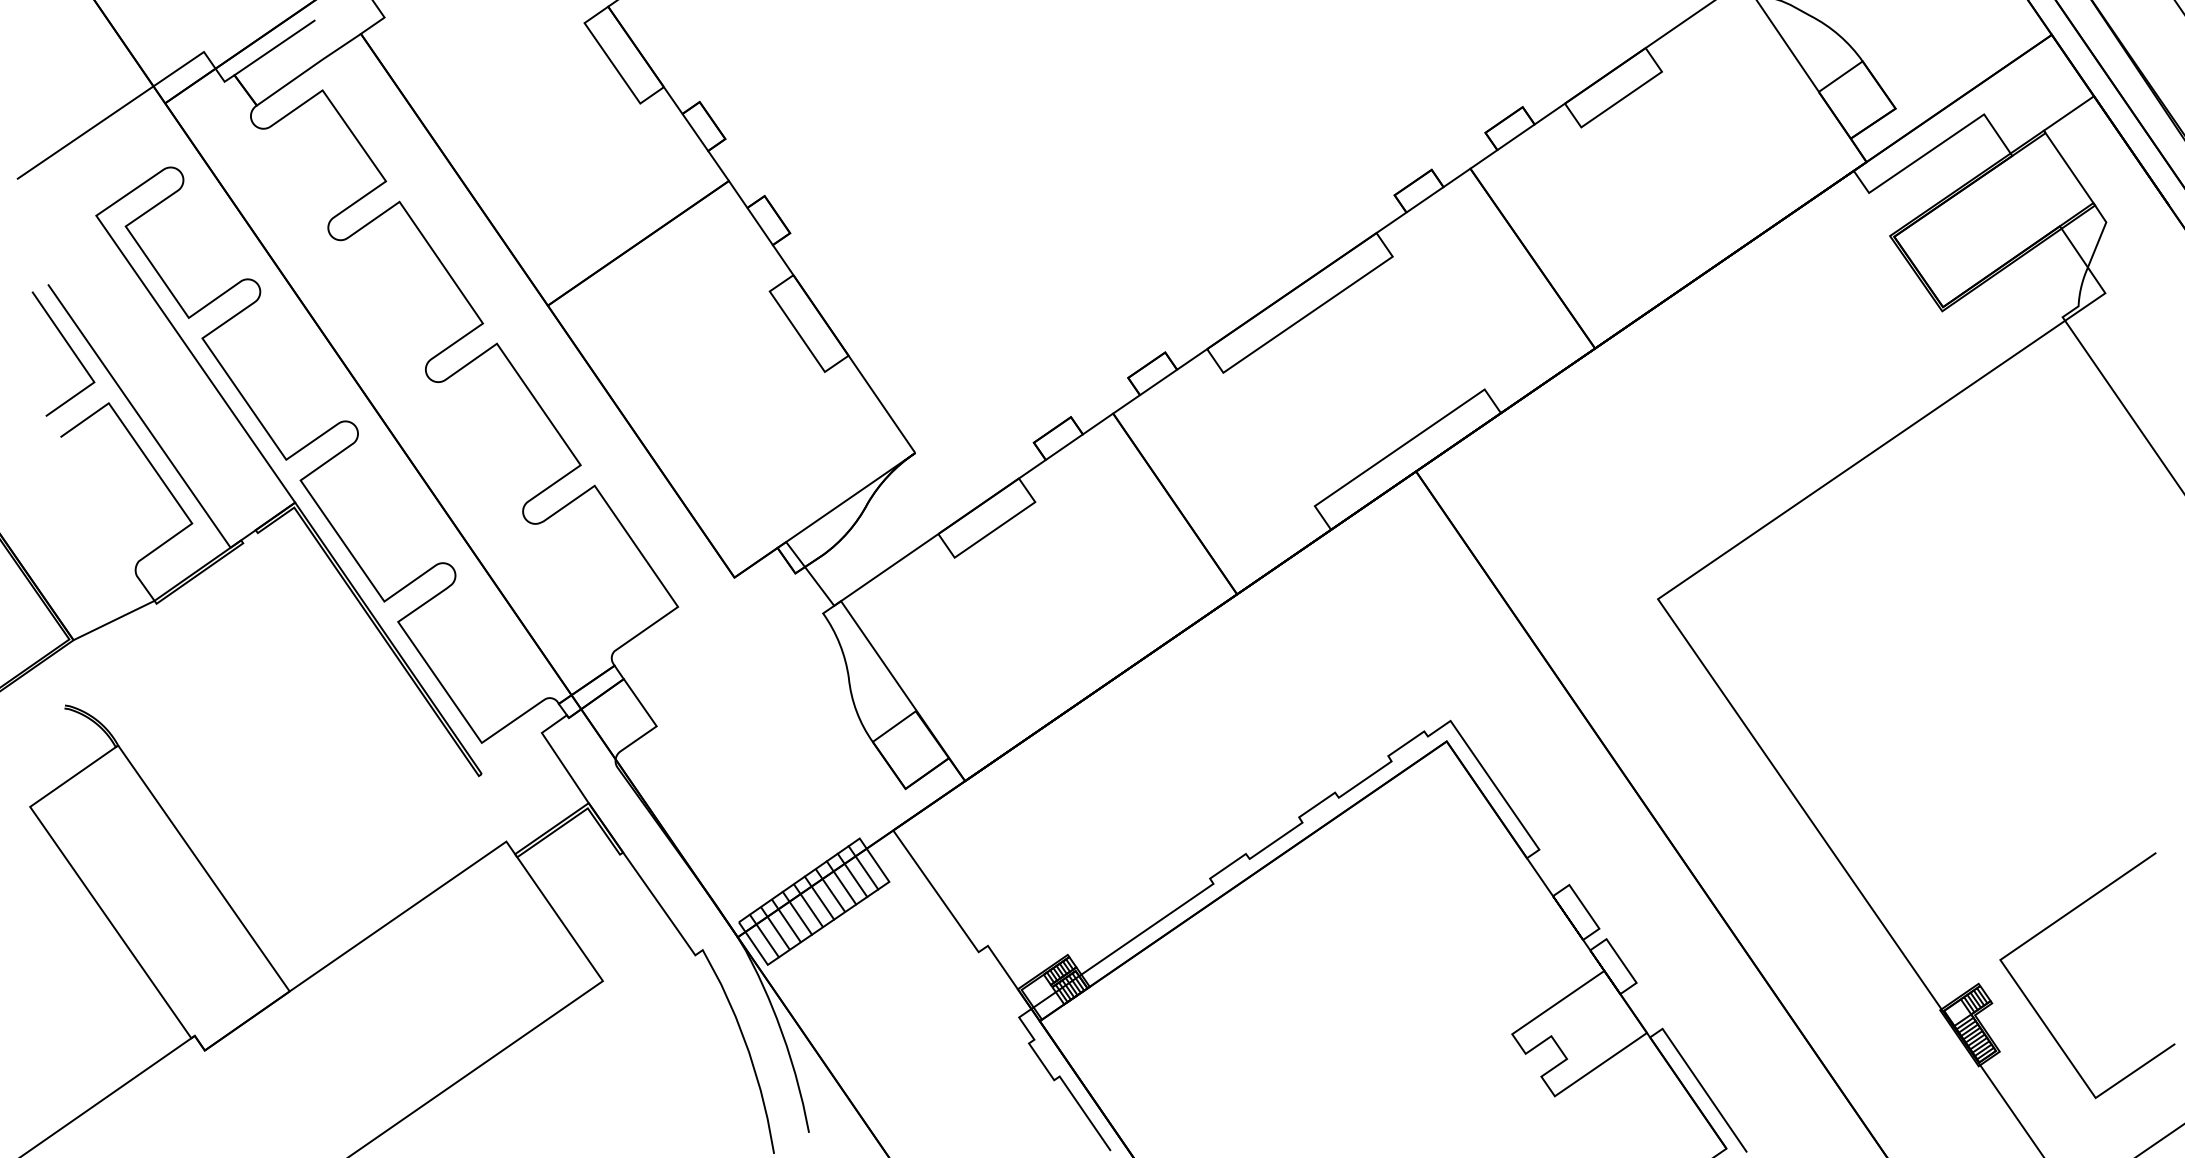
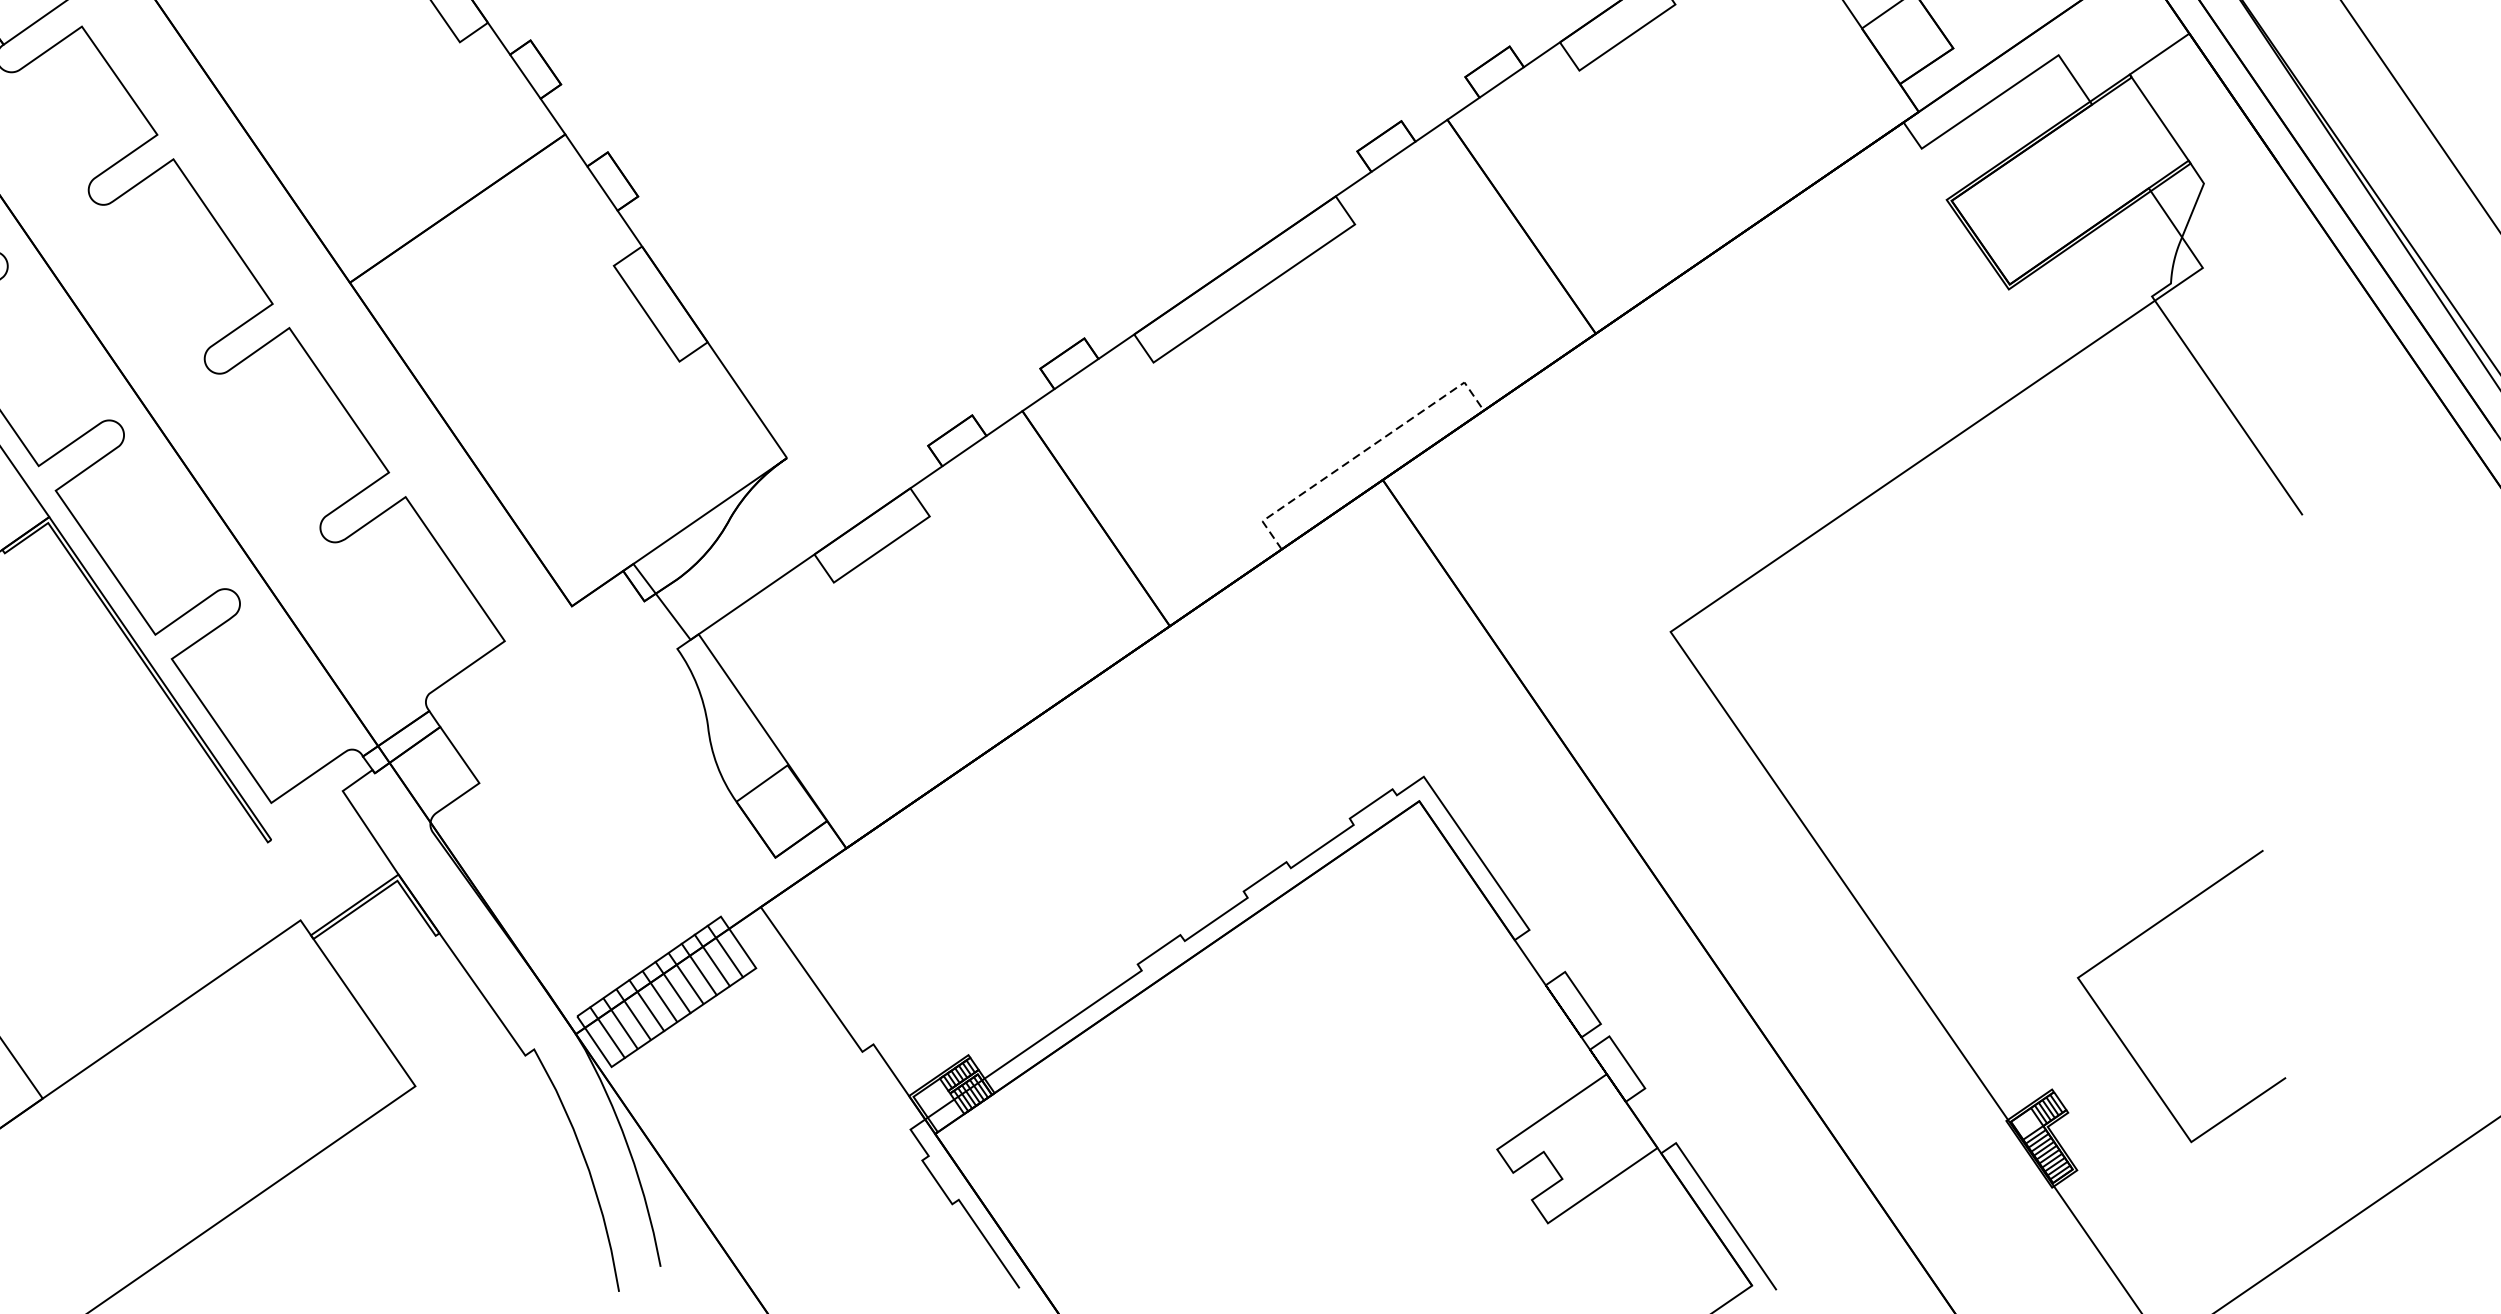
line: (1400, 447) -> (1364, 451), solid -> dashed
line: (2052, 925) -> (2139, 936), moved

